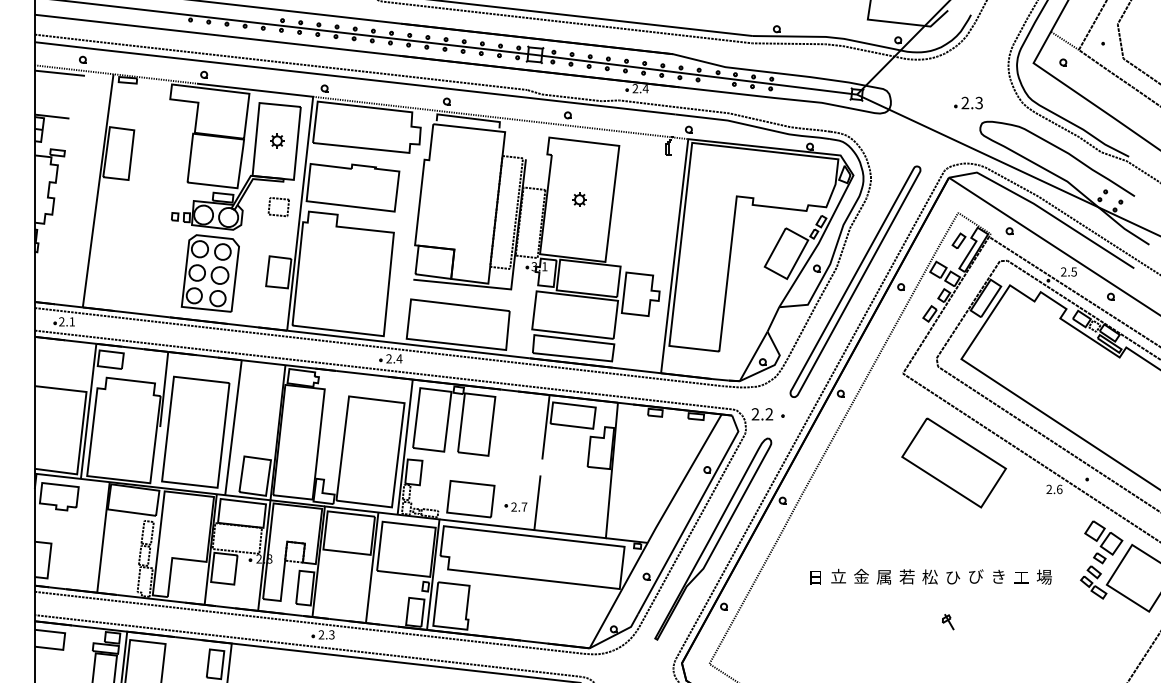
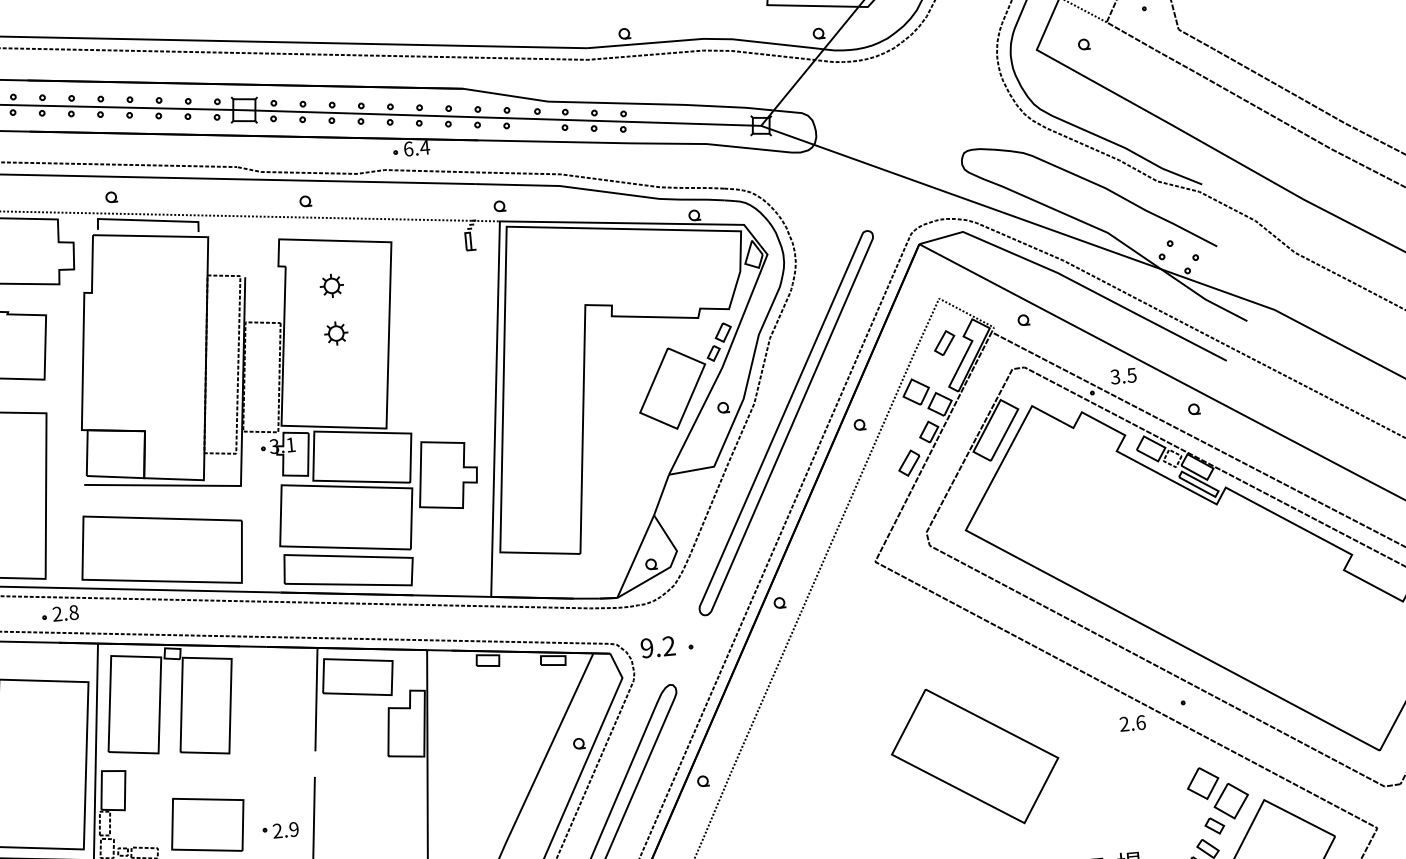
text: (635, 88) -> (408, 148), 2.4 -> 6.4
part: (968, 102) -> (939, 121), removed
part: (579, 169) -> (331, 285), added
text: (1063, 272) -> (1115, 377), 2.5 -> 3.5
text: (399, 358) -> (73, 612), 2.4 -> 2.8
text: (755, 414) -> (647, 648), 2.2 -> 9.2
part: (953, 462) -> (974, 755), moved
text: (524, 506) -> (294, 828), 2.7 -> 2.9

